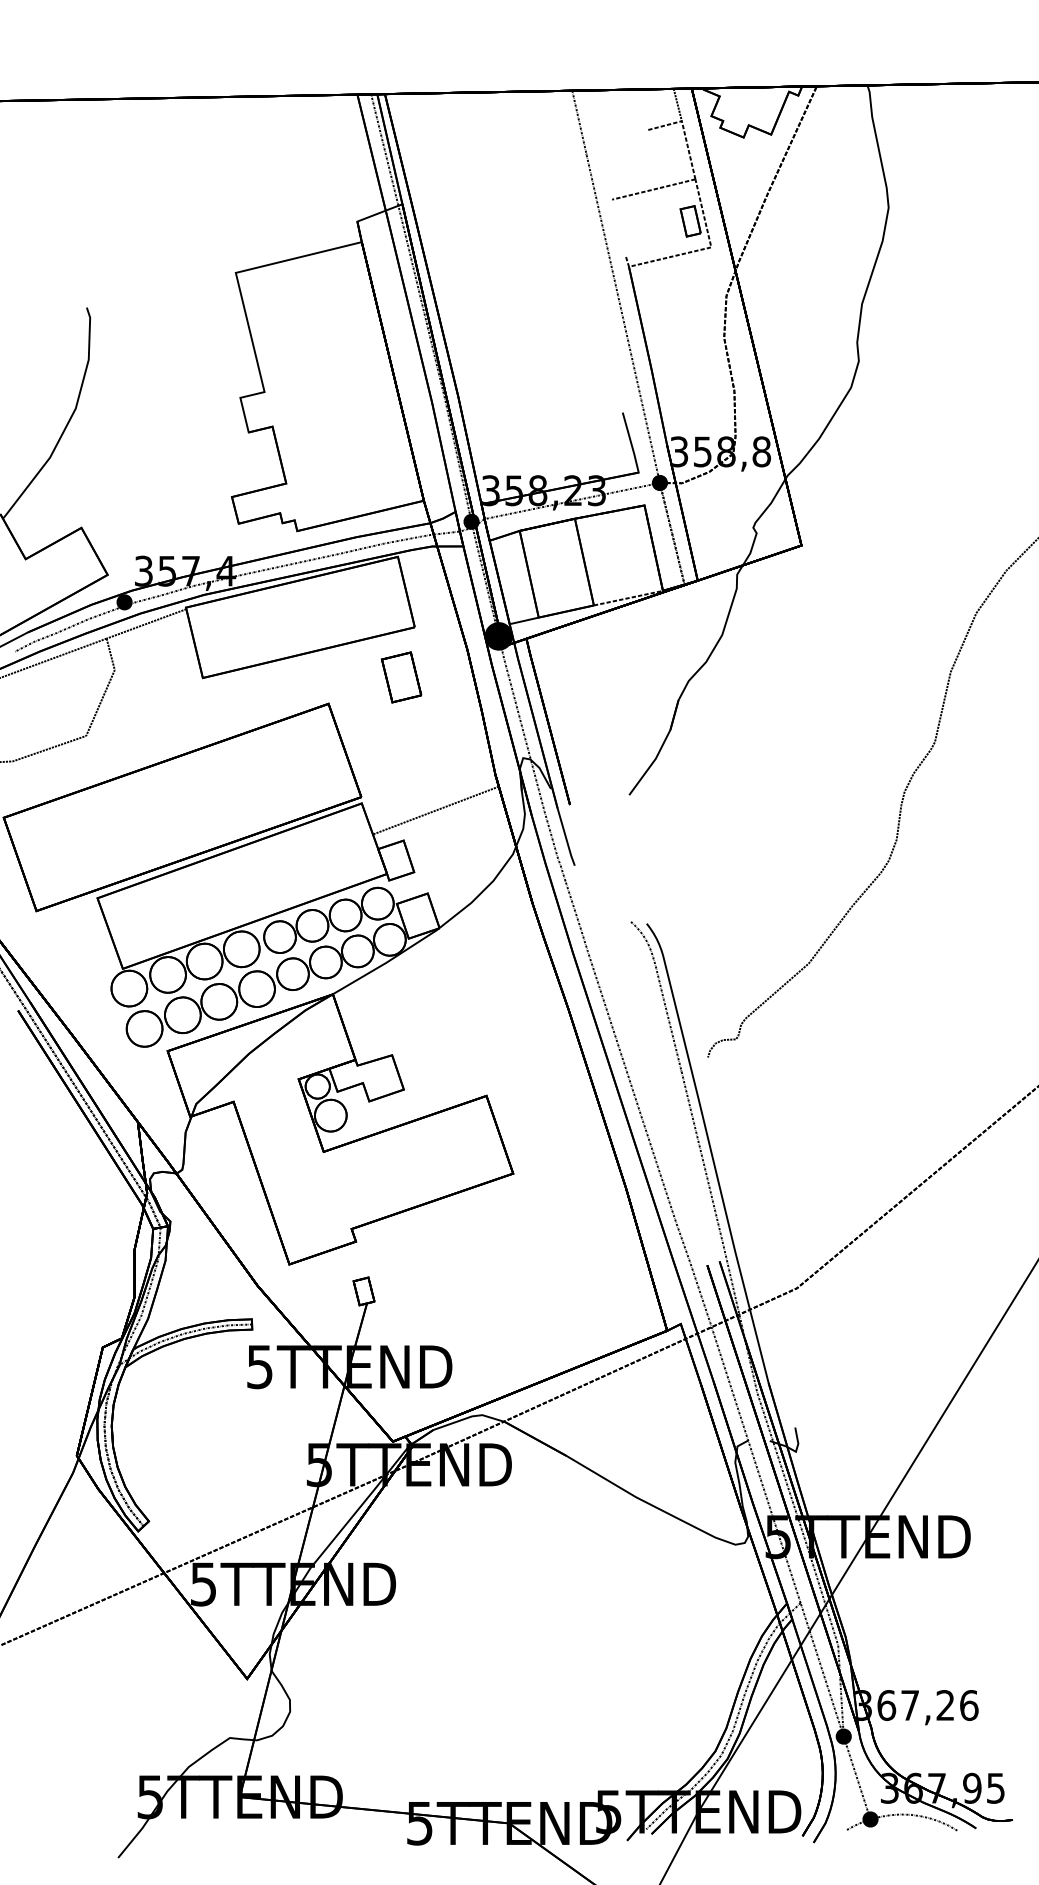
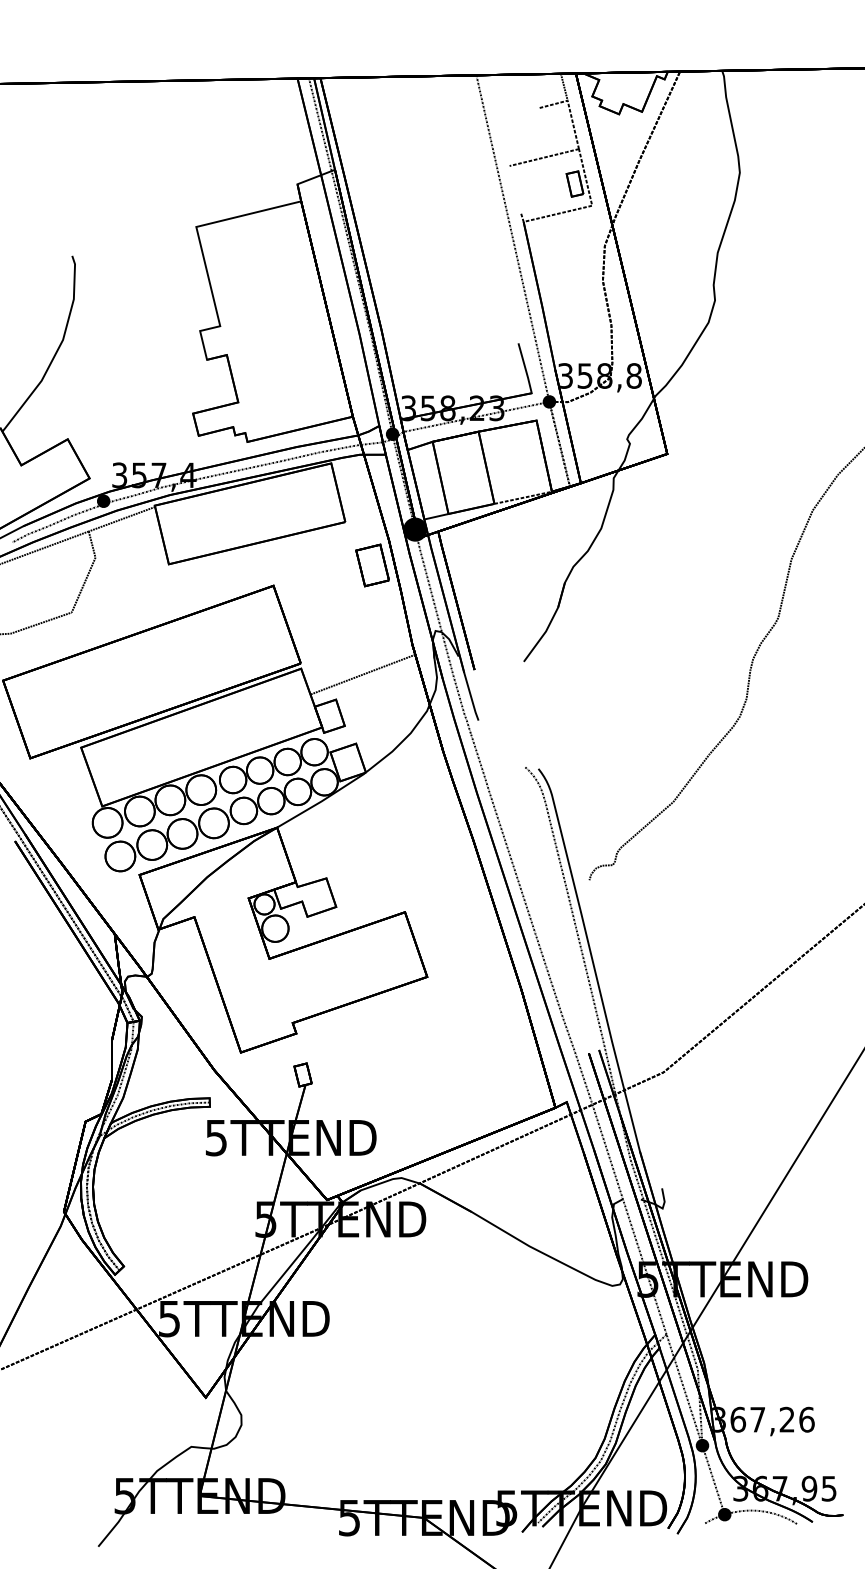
part: (401, 677) -> (372, 565), moved

